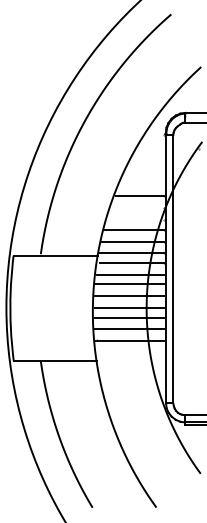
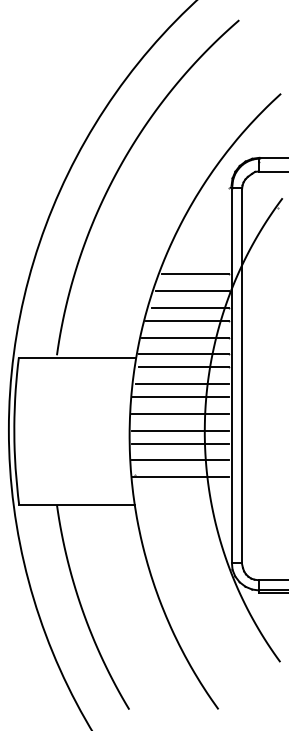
line: (137, 208) -> (192, 291), added
line: (136, 220) -> (190, 308), added

